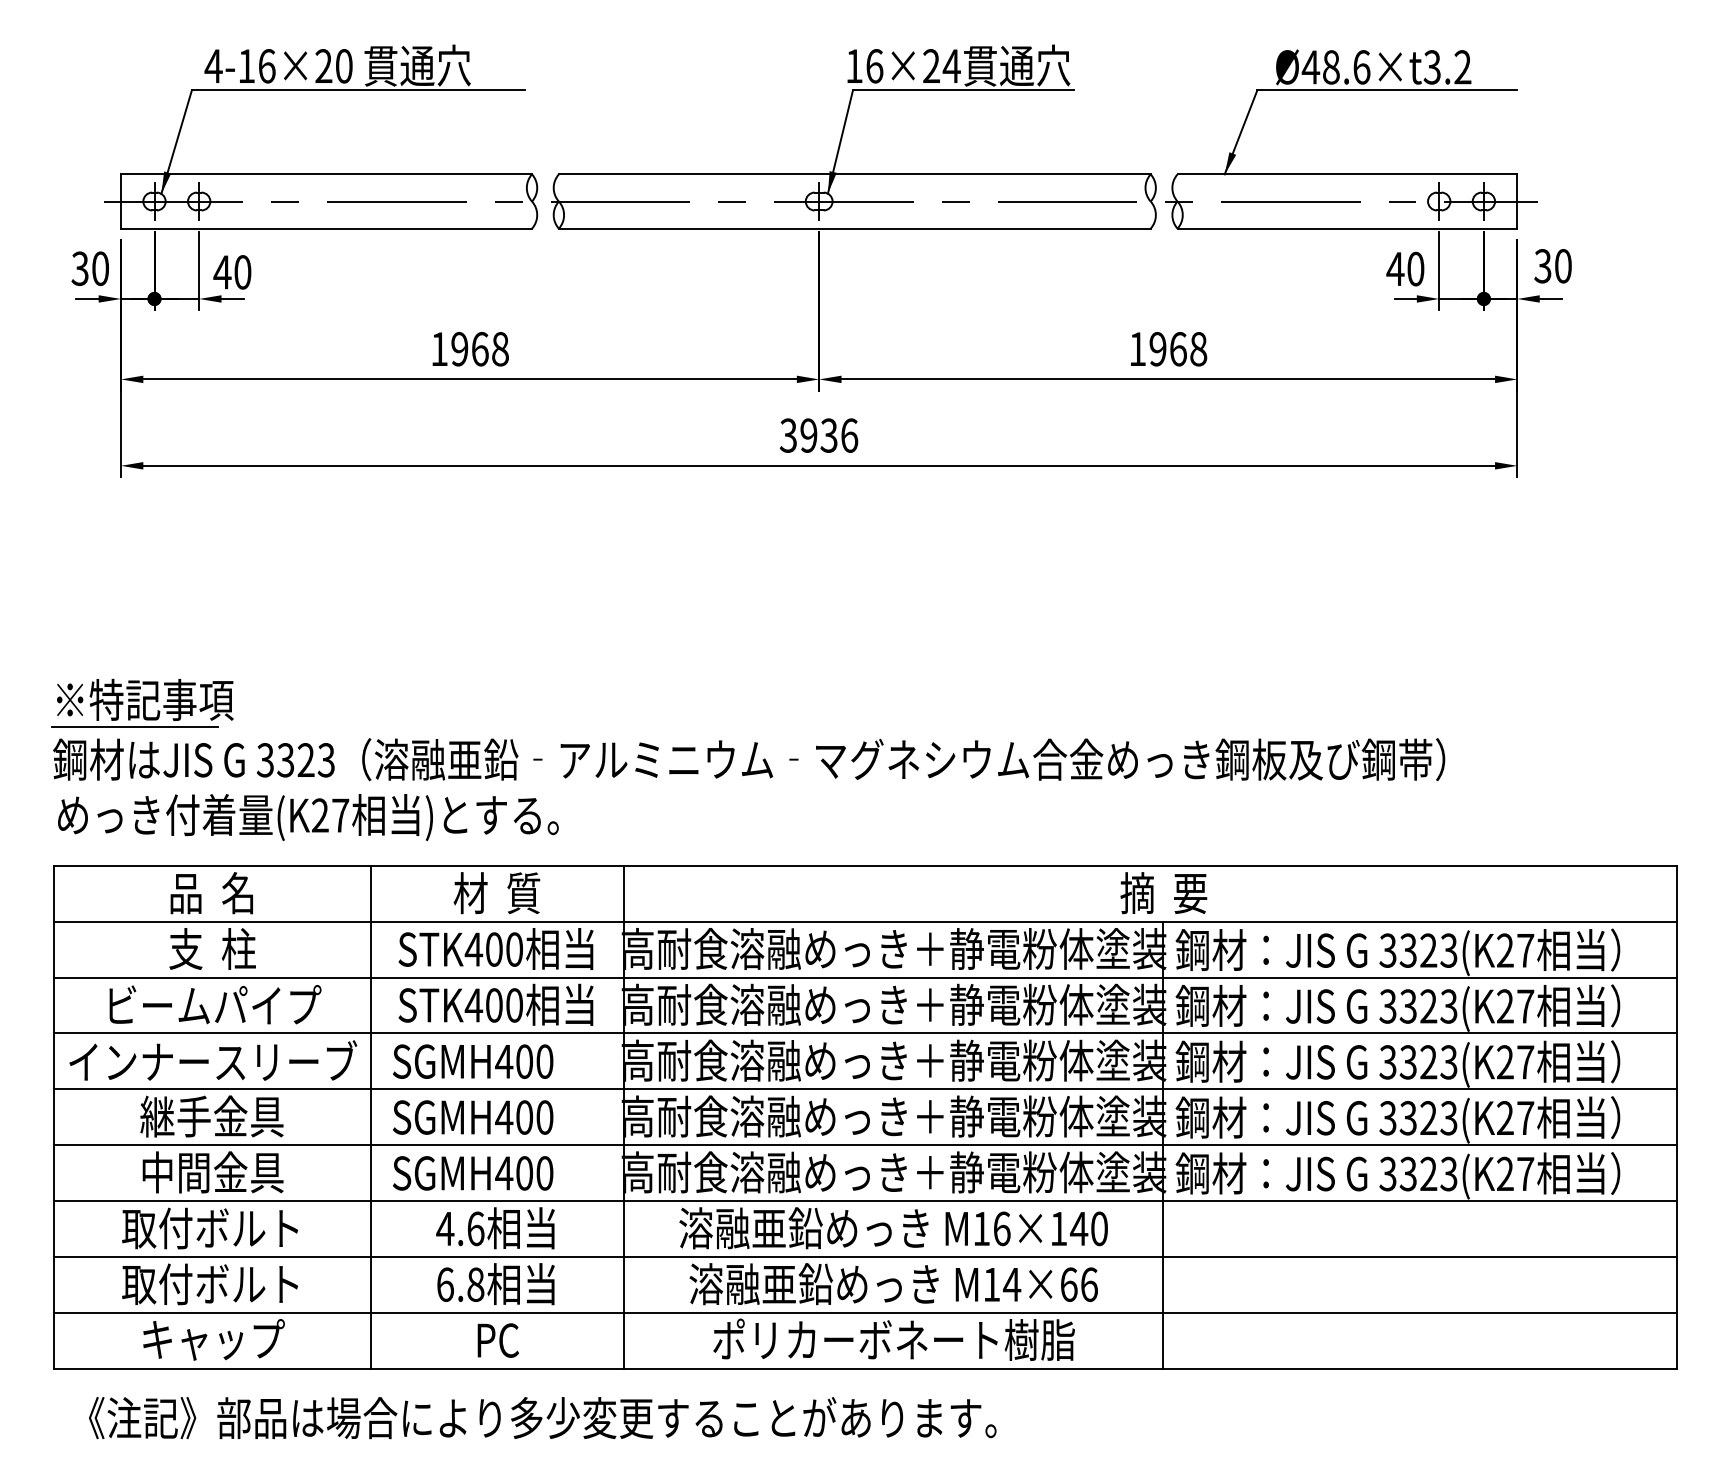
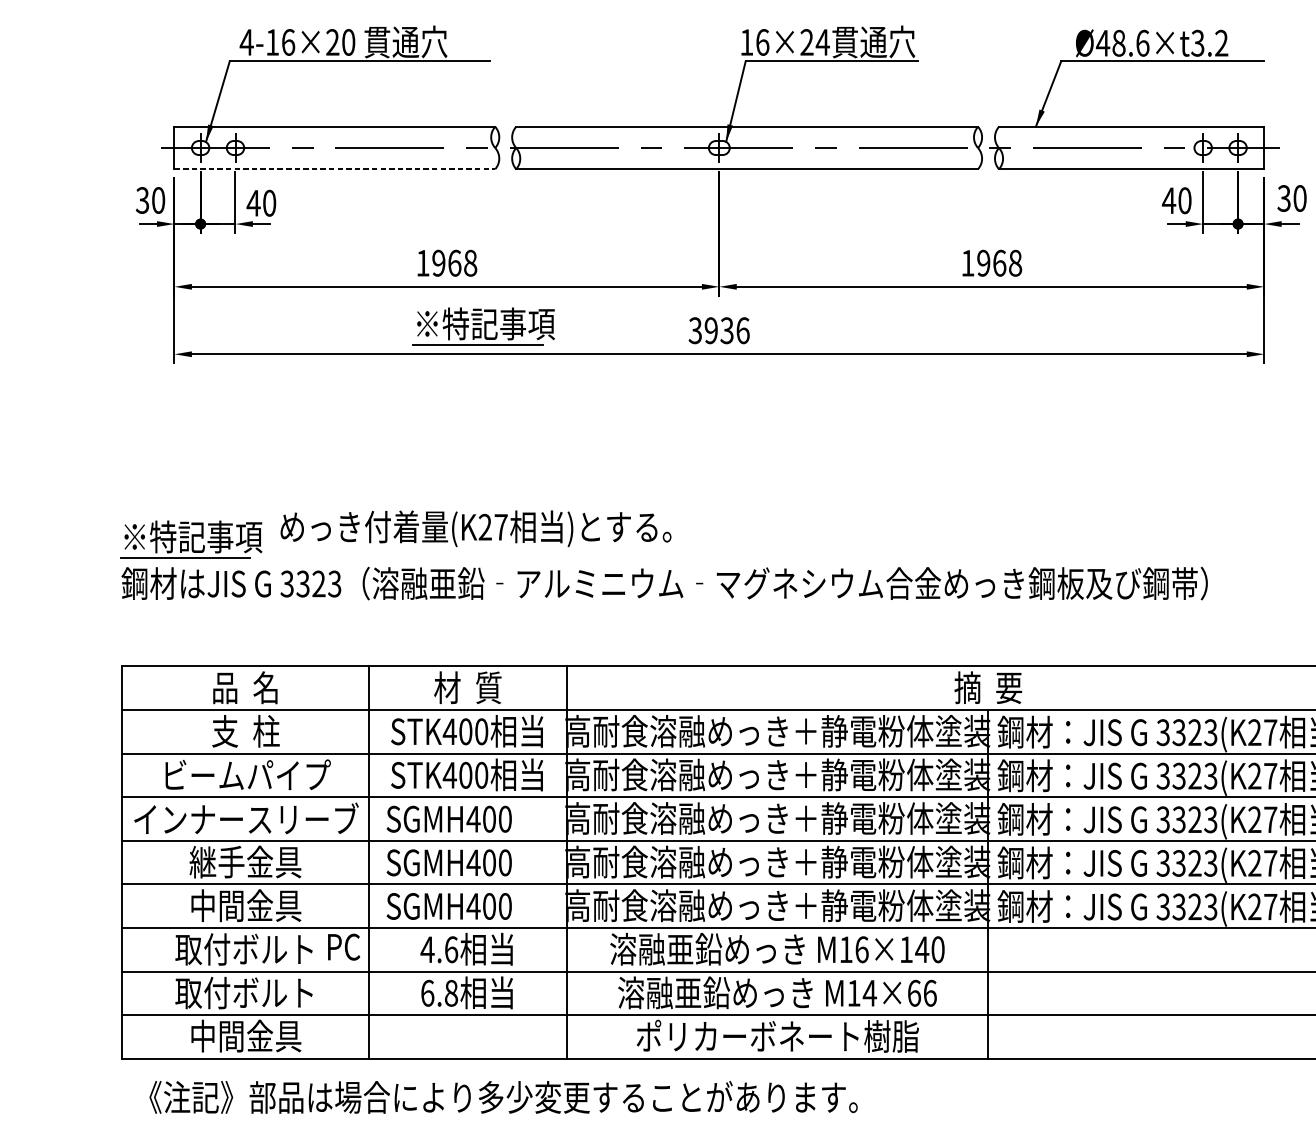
line: (326, 228) -> (334, 169), solid -> dashed
part: (517, 429) -> (483, 325), added
text: (308, 817) -> (476, 528), moved
text: (213, 1339) -> (246, 1036), キャップ -> 中間金具
text: (497, 1340) -> (343, 947), moved

